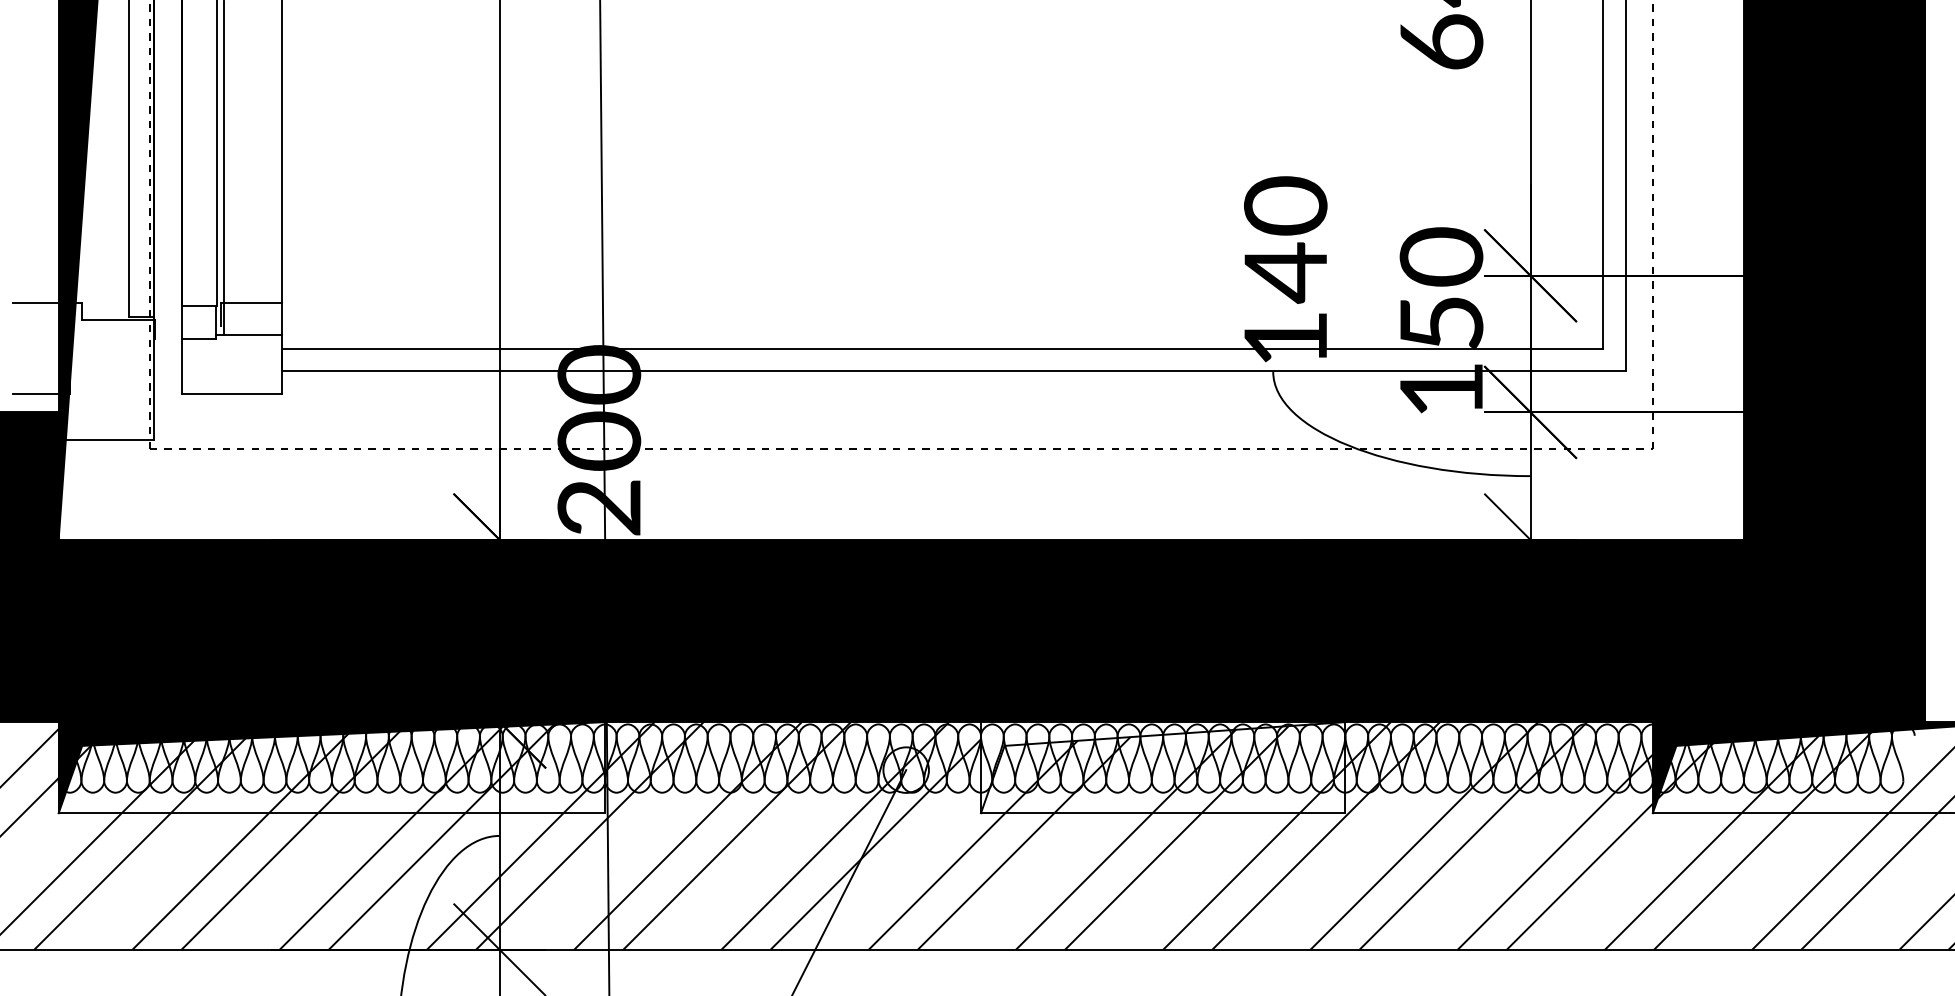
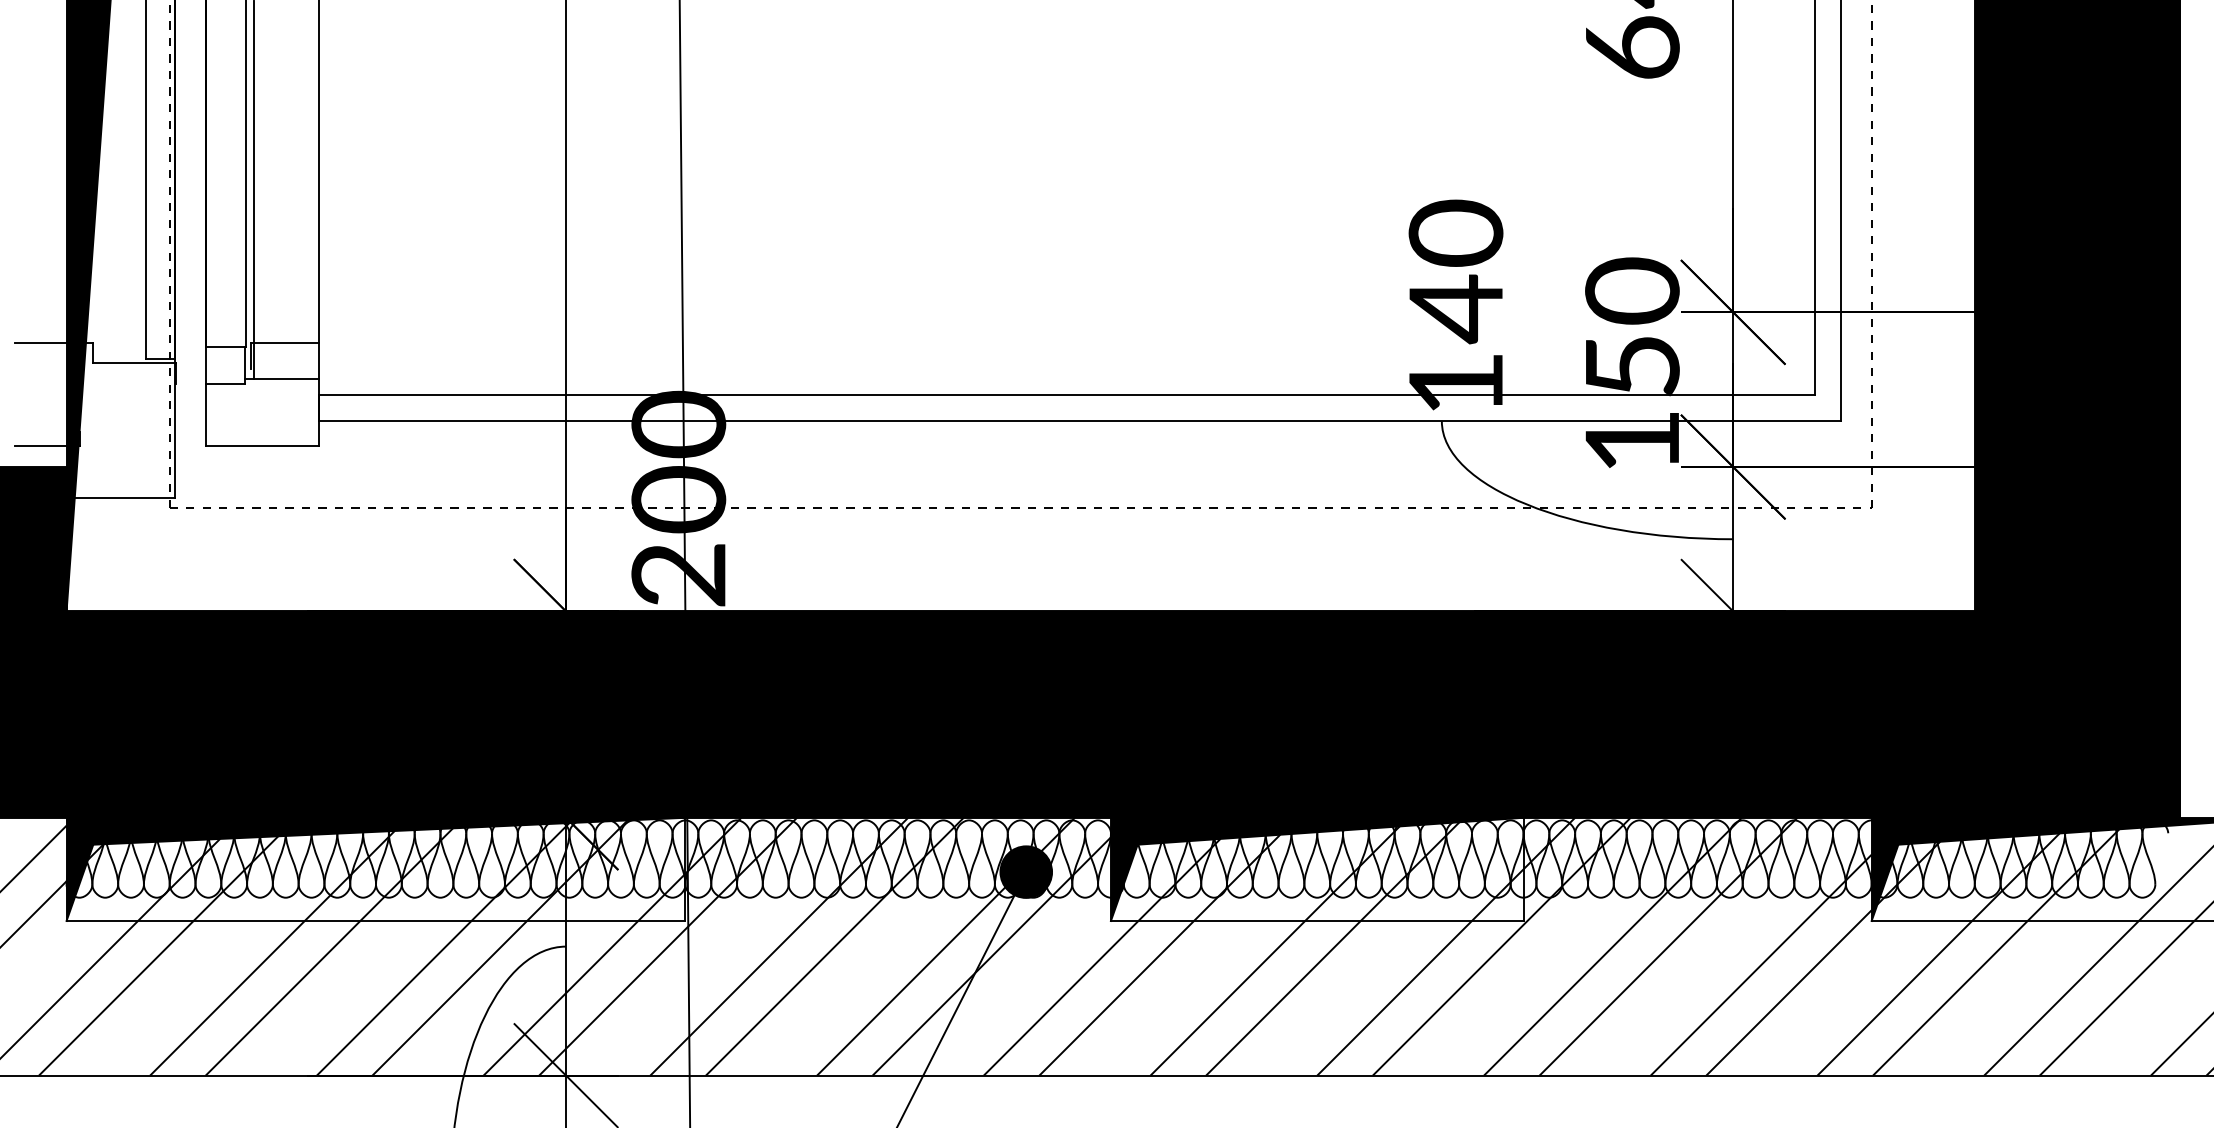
fill: (1162, 767) -> (1316, 869), added
fill: (905, 769) -> (1025, 871), added

